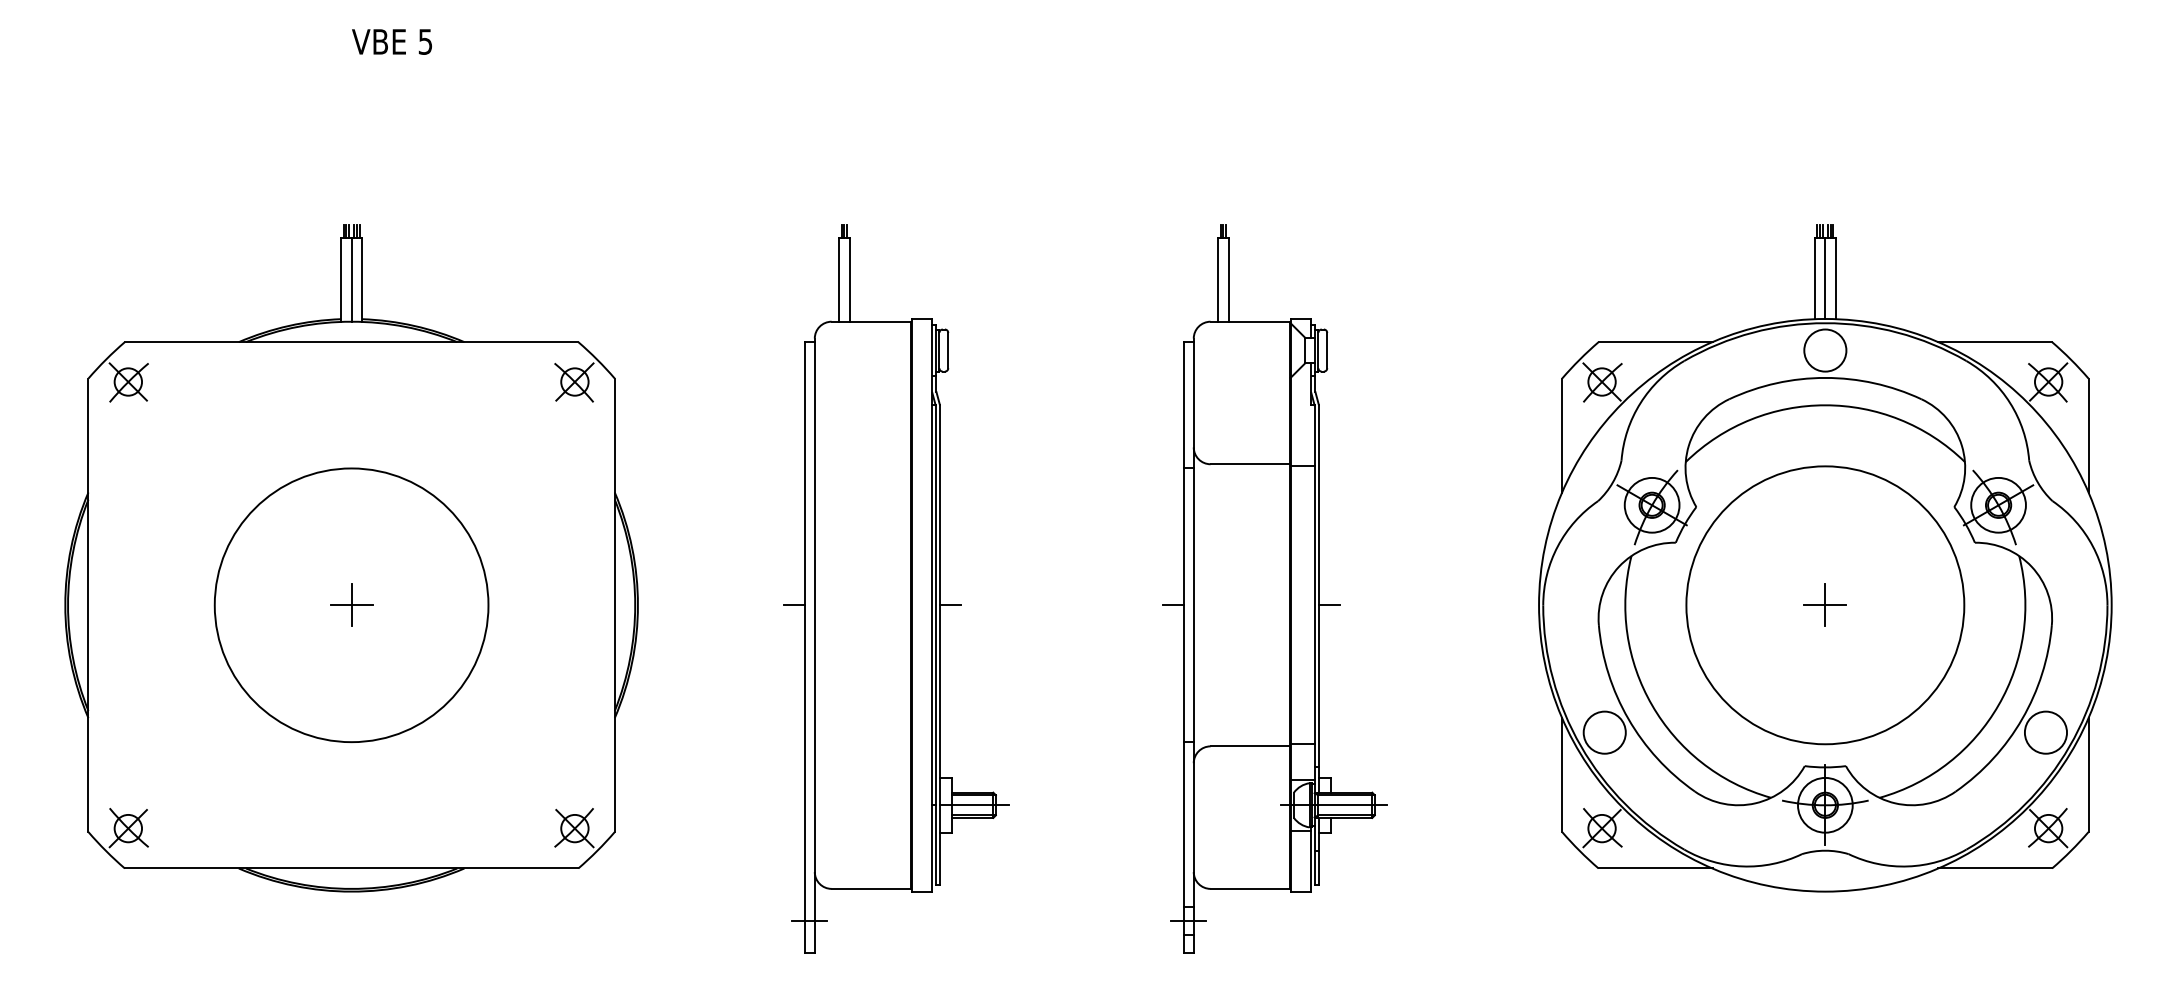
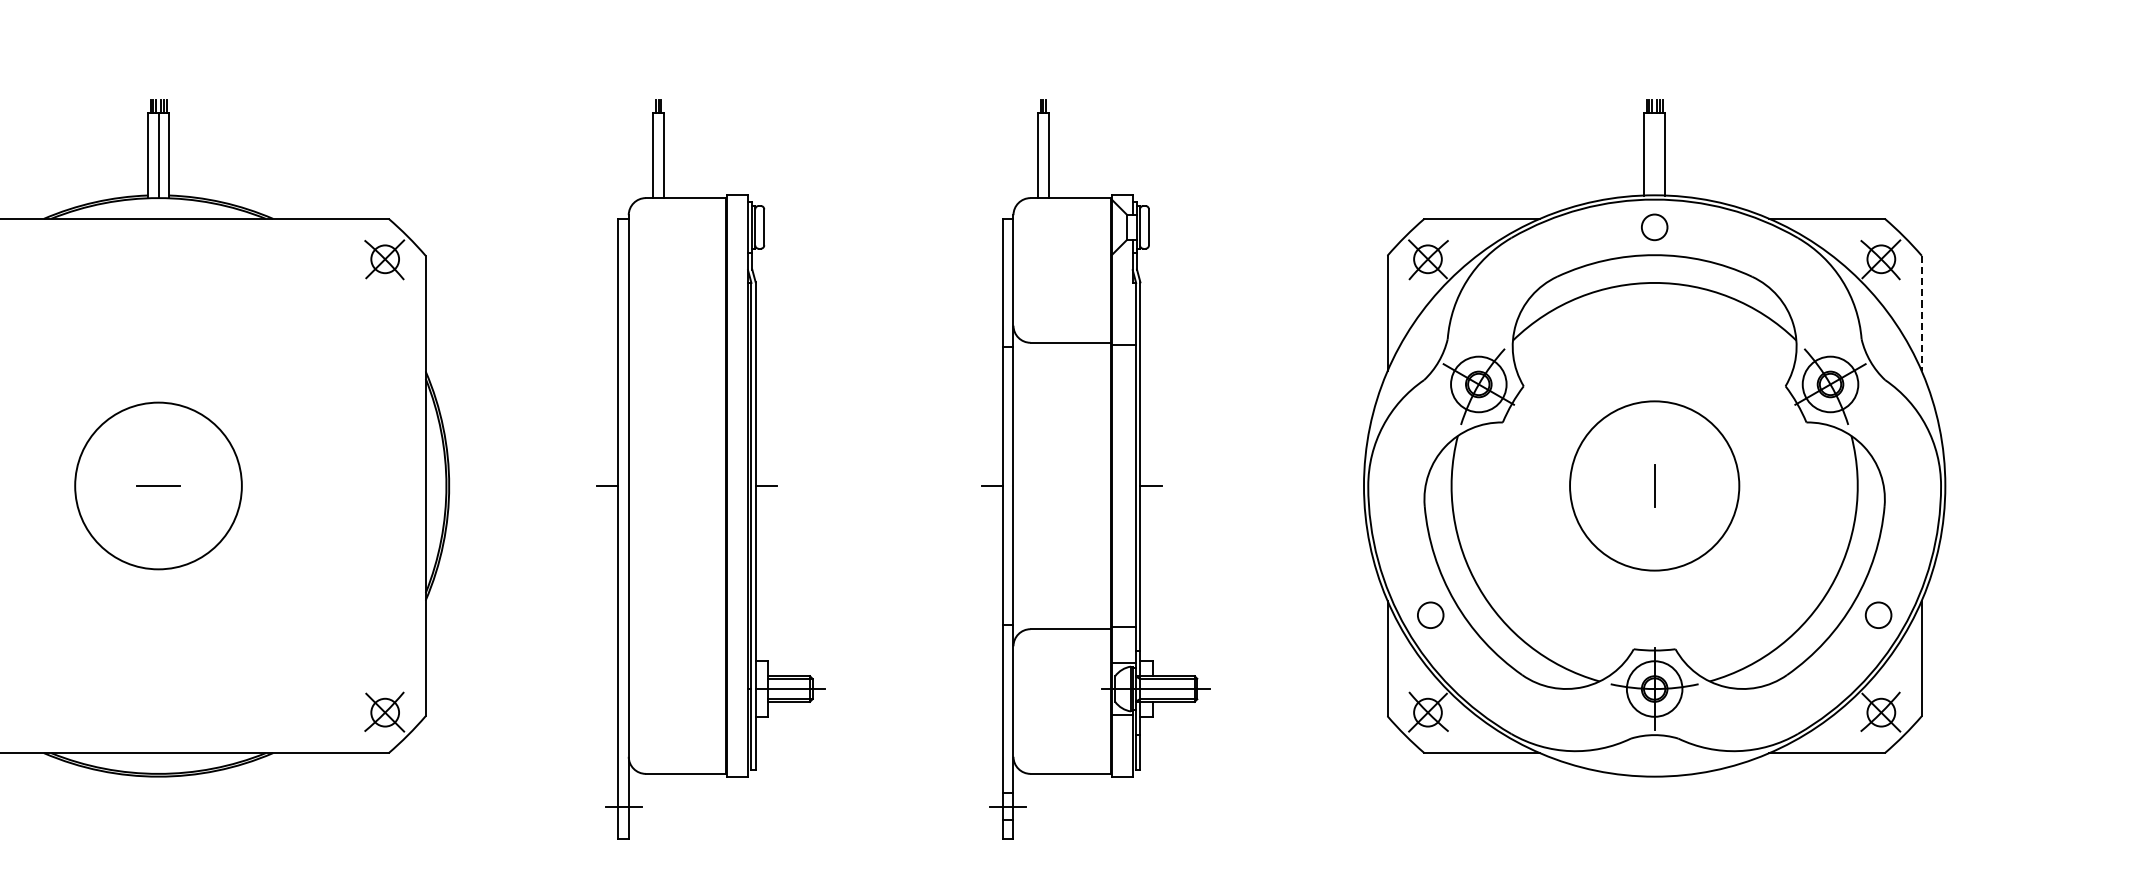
line: (1825, 277) -> (1654, 153), removed
circle: (1825, 350) -> (1654, 227), size x0.6
line: (2088, 435) -> (1921, 313), solid -> dashed
circle: (351, 605) -> (158, 486), size x0.6
line: (351, 605) -> (158, 486), removed
circle: (1825, 605) -> (1654, 486), size x0.6
line: (1825, 605) -> (1654, 486), removed
circle: (1604, 732) -> (1430, 615), size x0.6
circle: (2045, 732) -> (1878, 615), size x0.6

